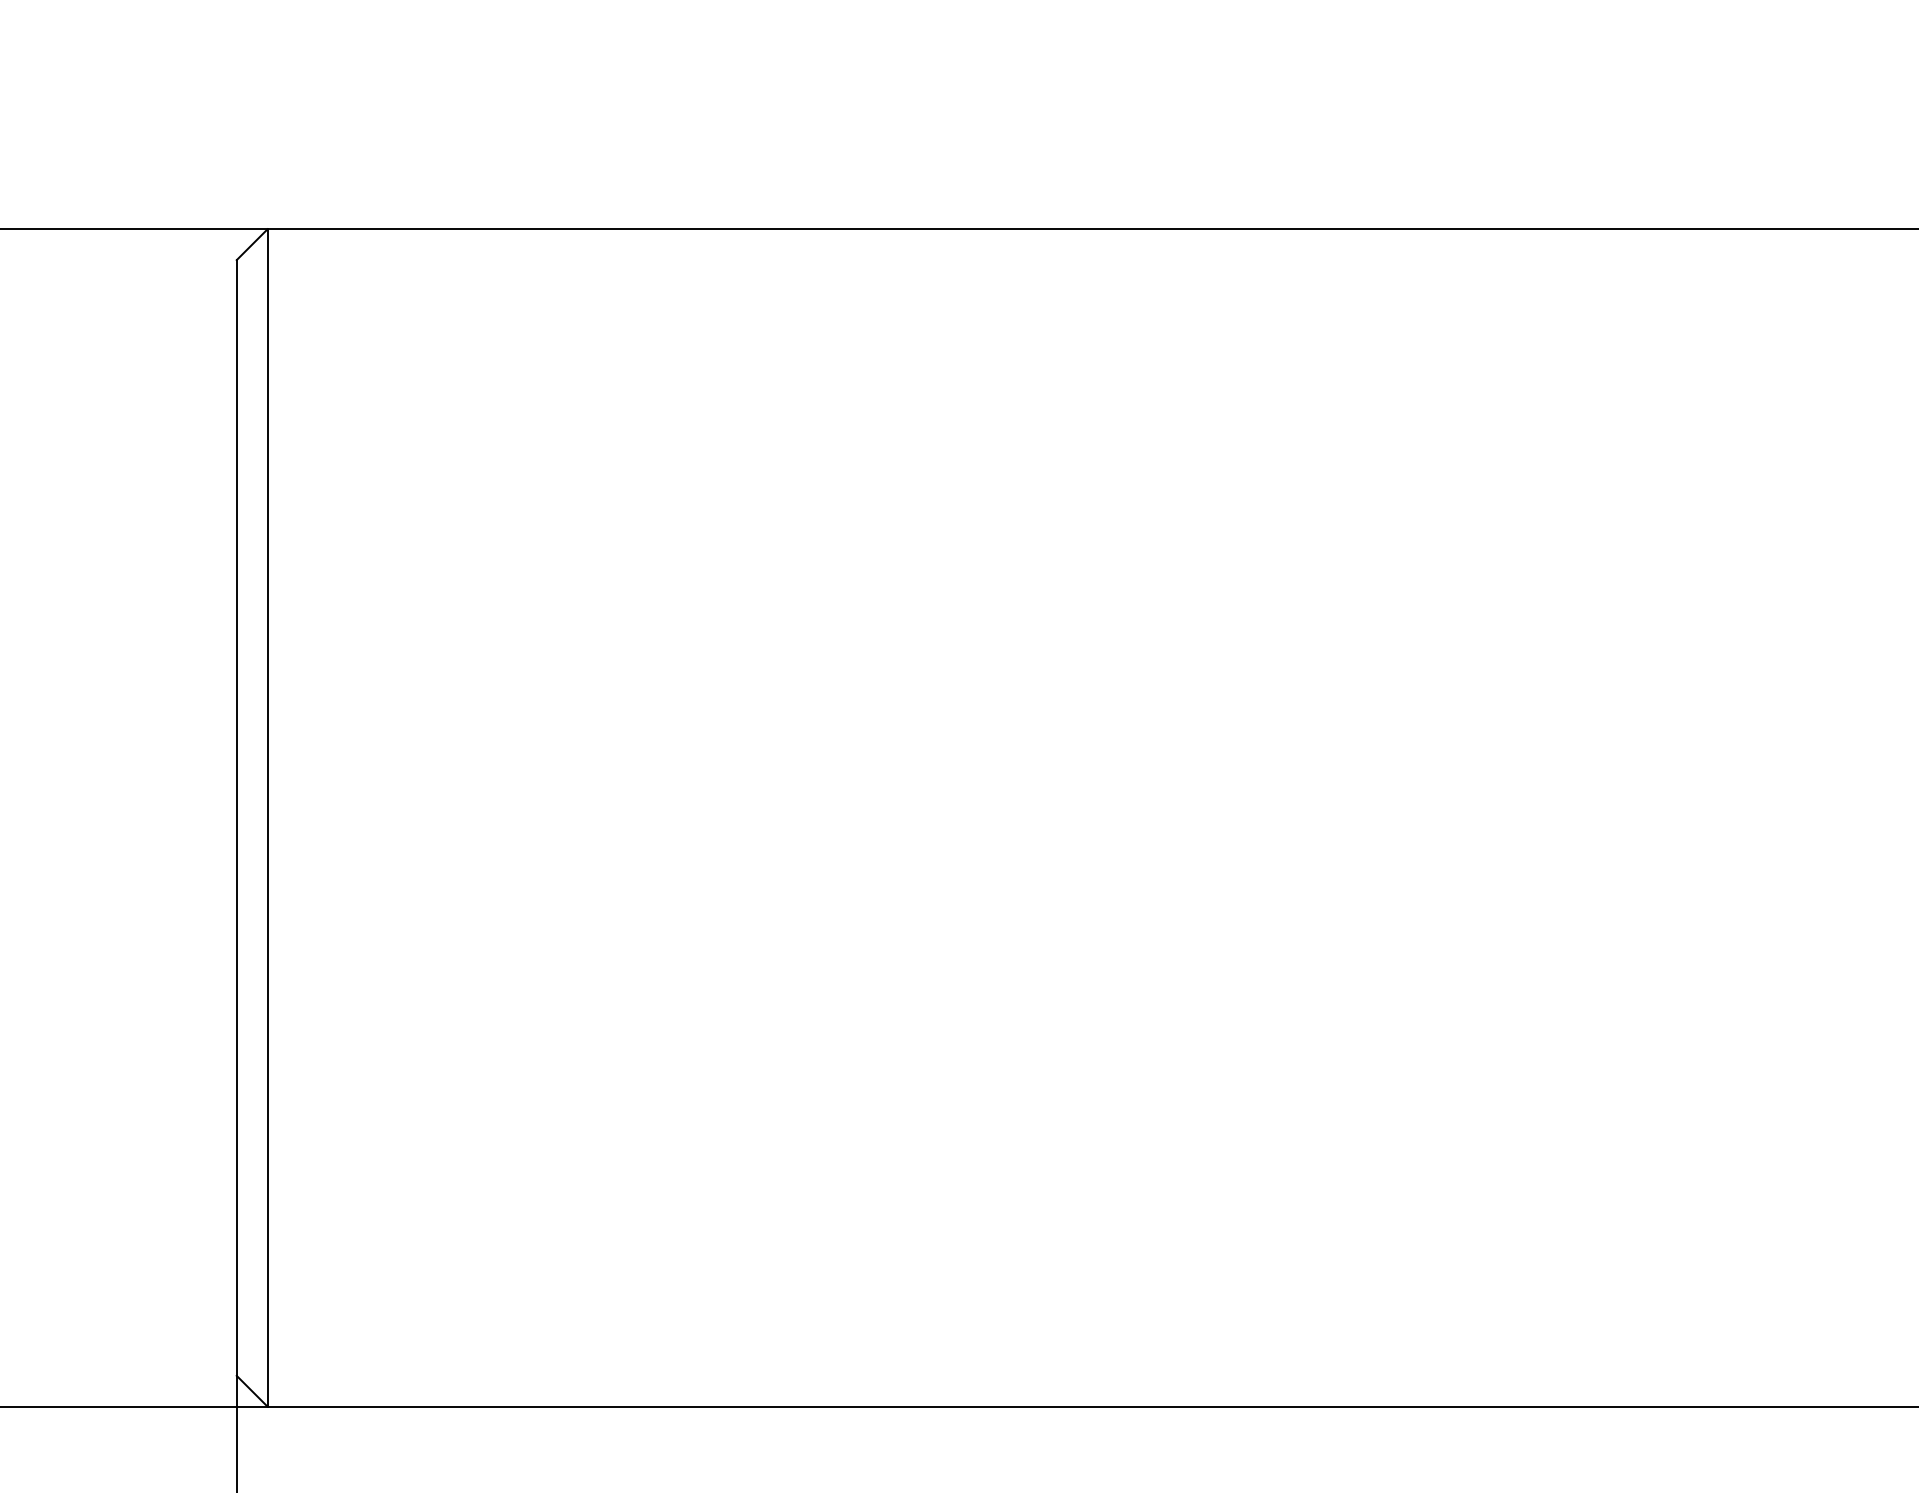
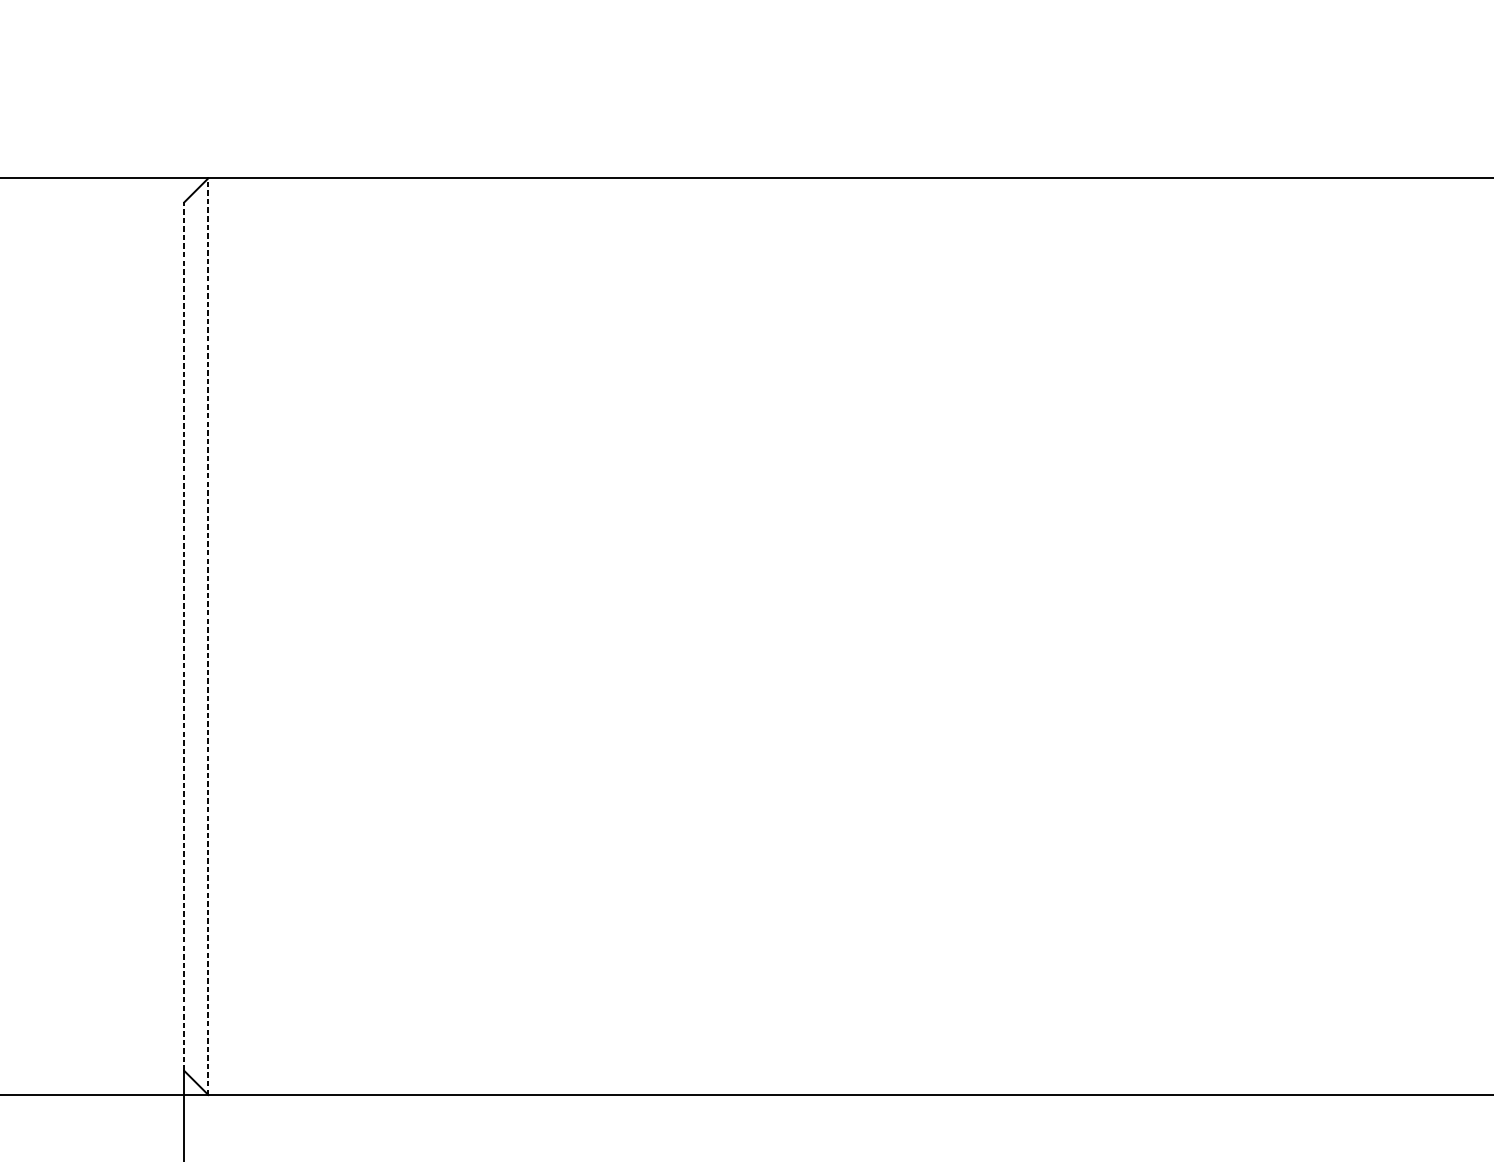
line: (236, 817) -> (184, 636), solid -> dashed
line: (267, 817) -> (208, 636), solid -> dashed

